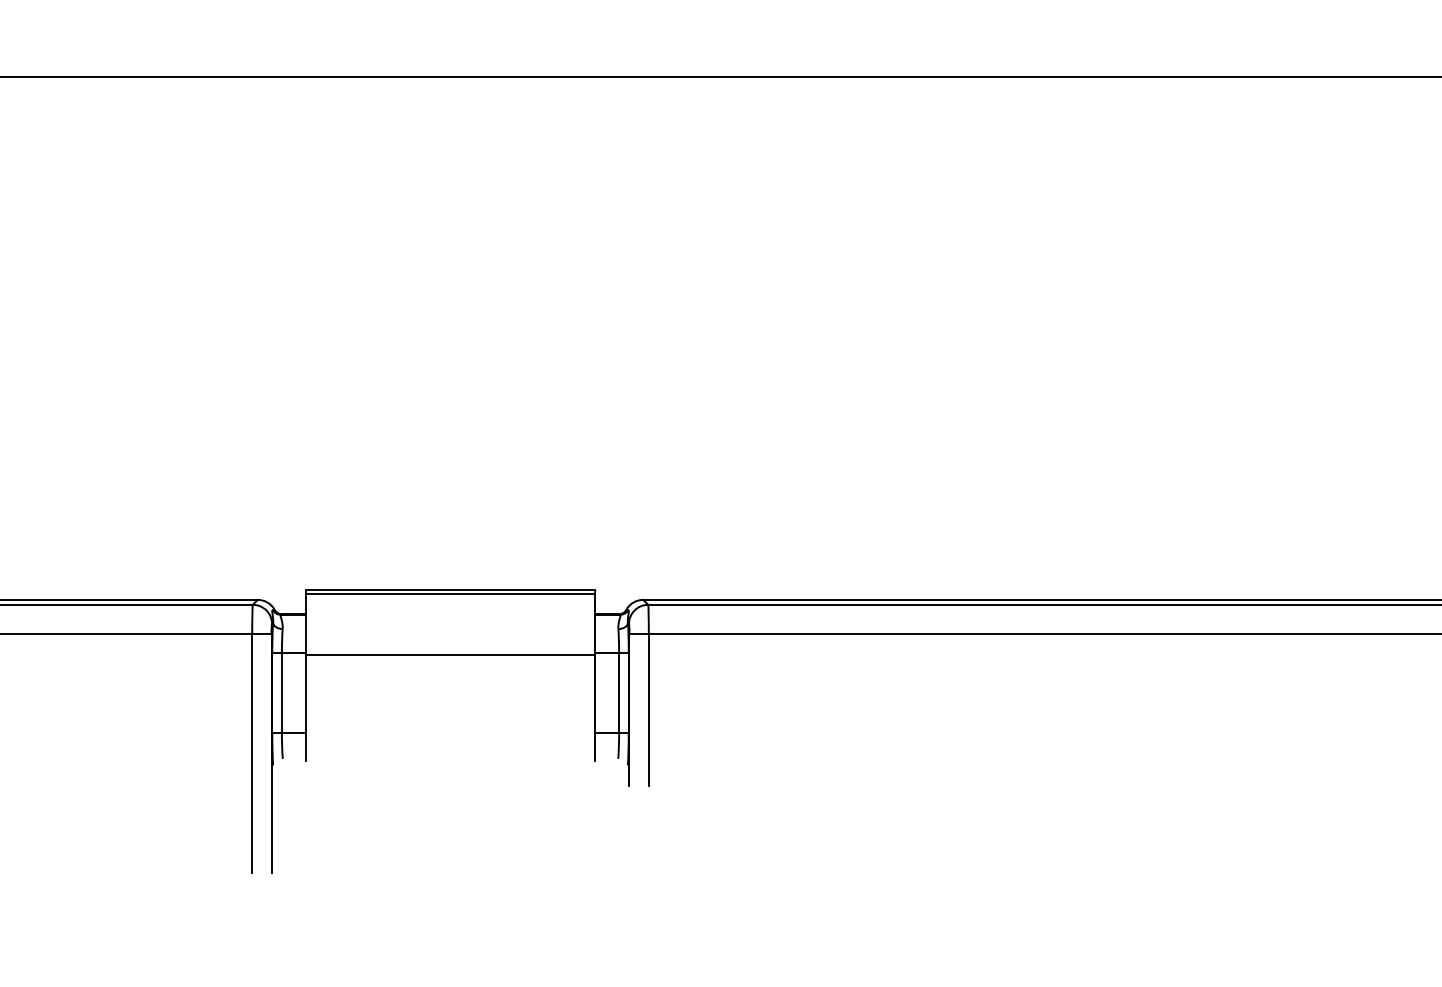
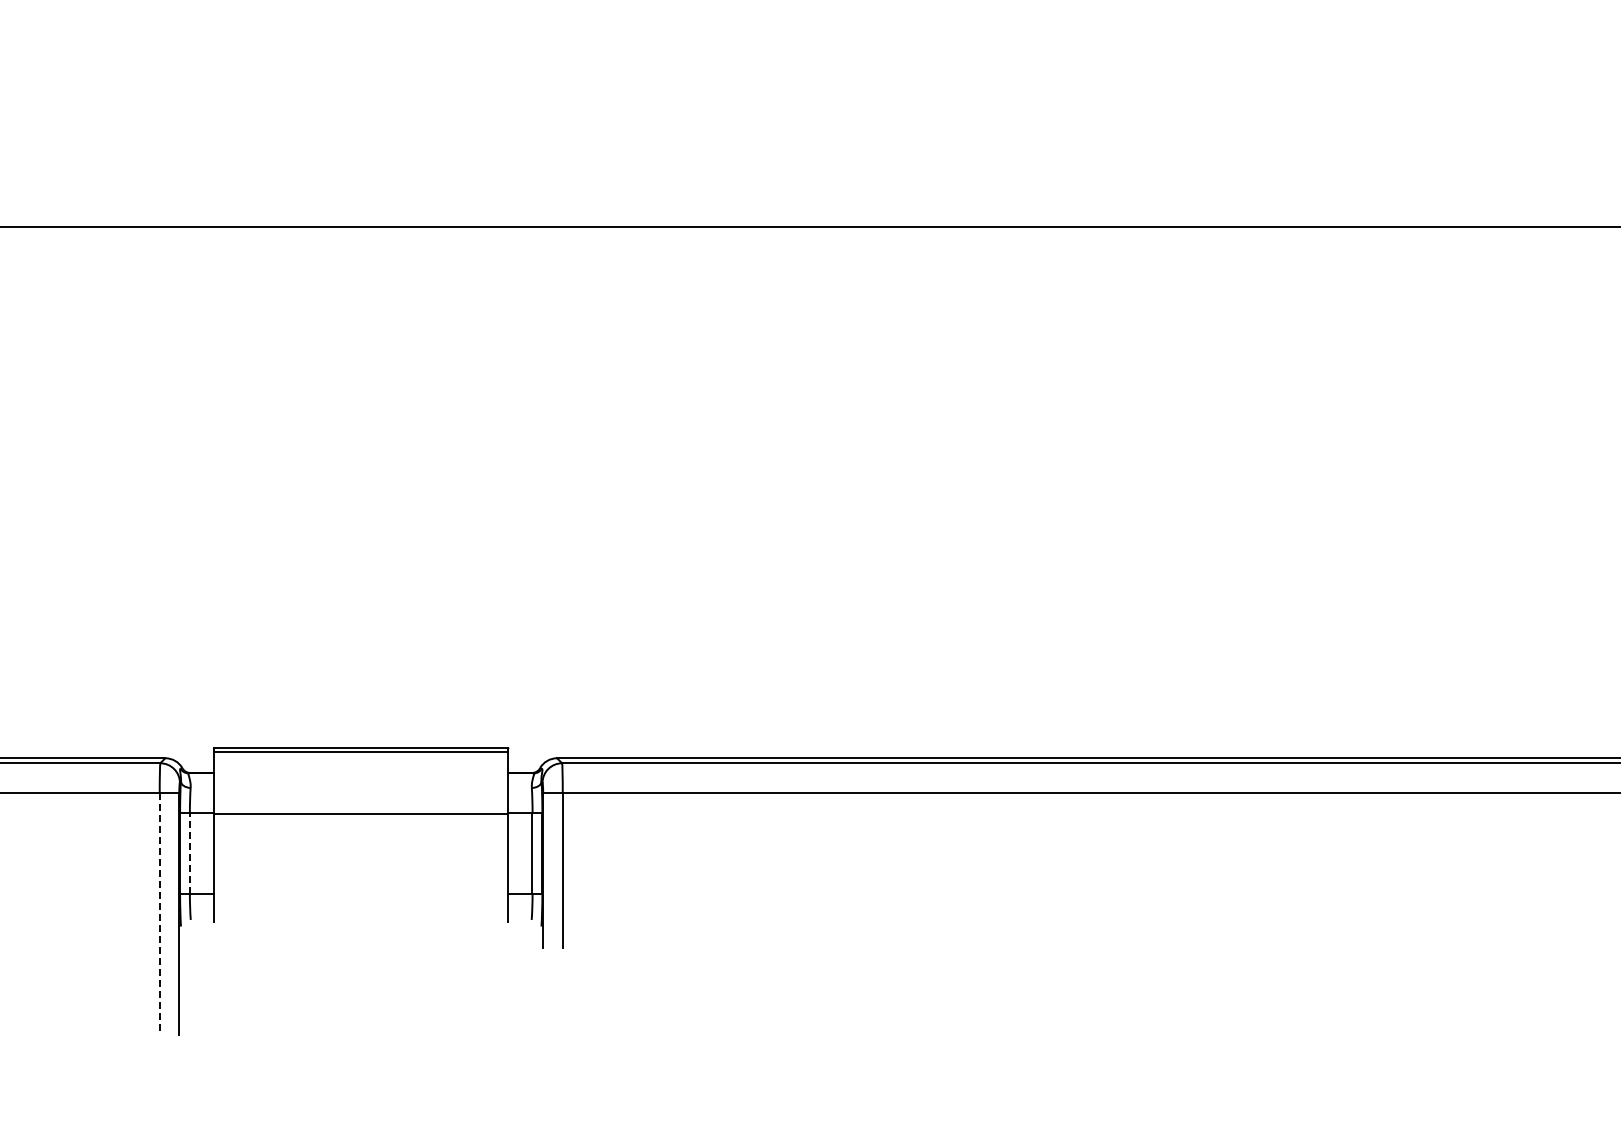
line: (281, 692) -> (189, 852), solid -> dashed
line: (252, 753) -> (159, 914), solid -> dashed

